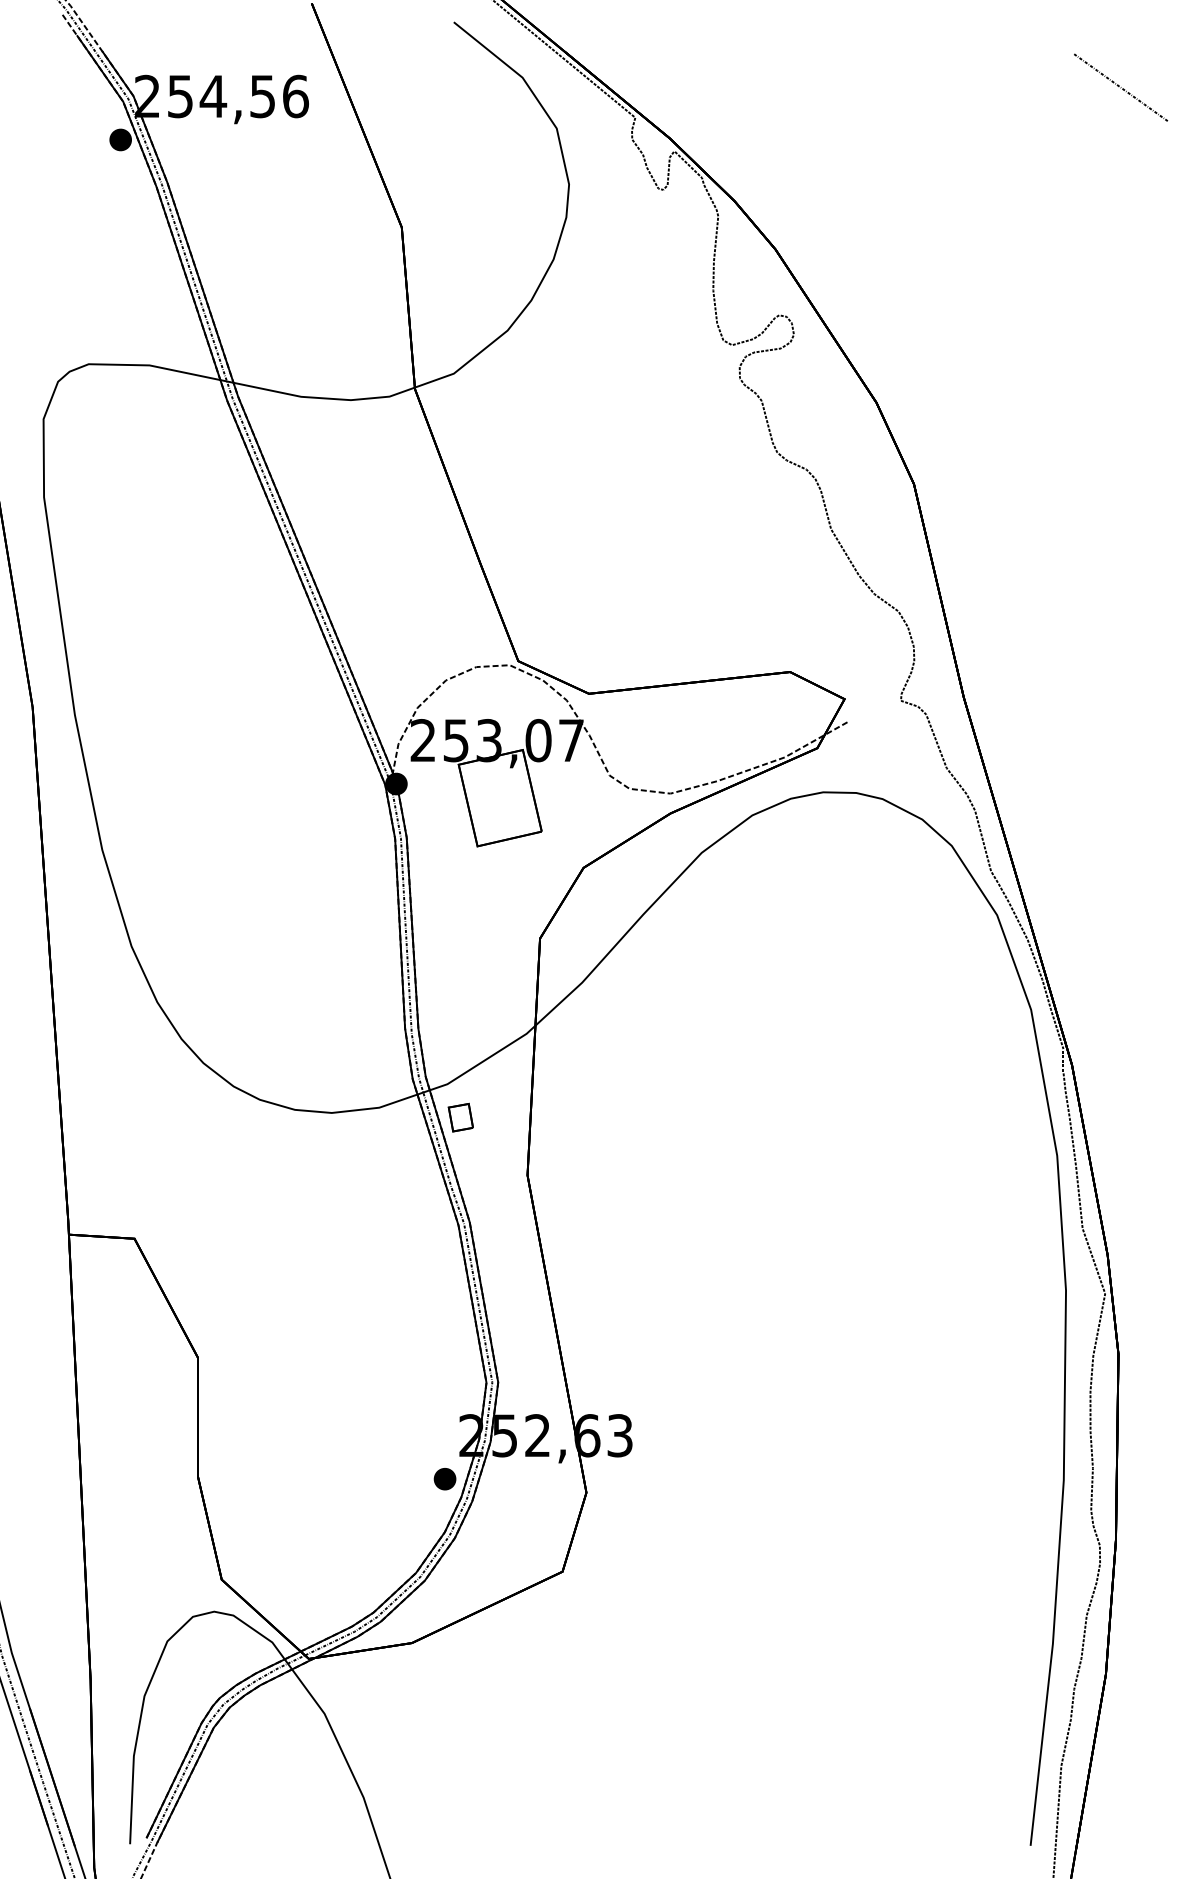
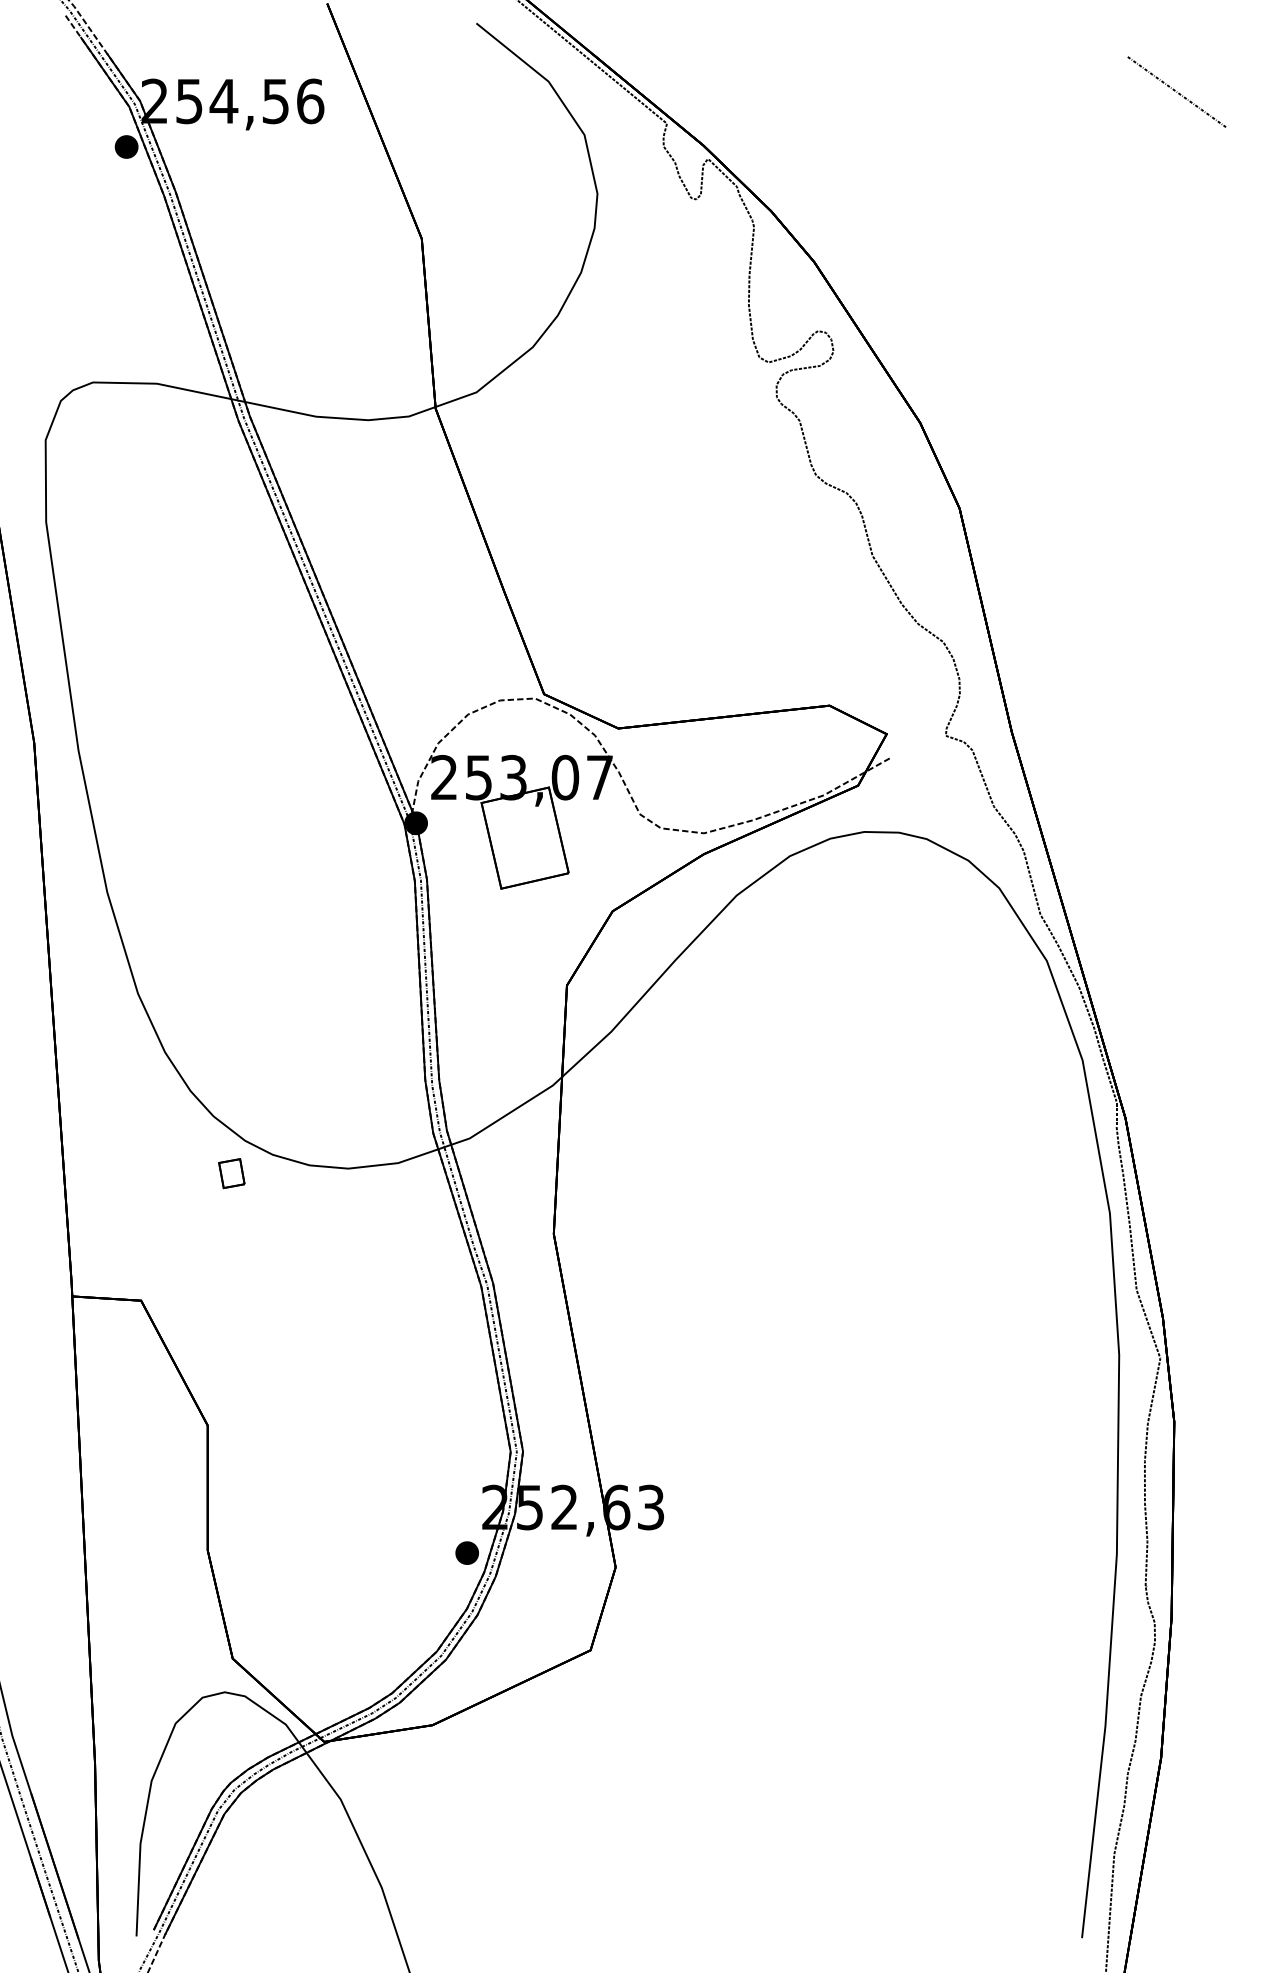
part: (460, 1117) -> (231, 1173), moved

